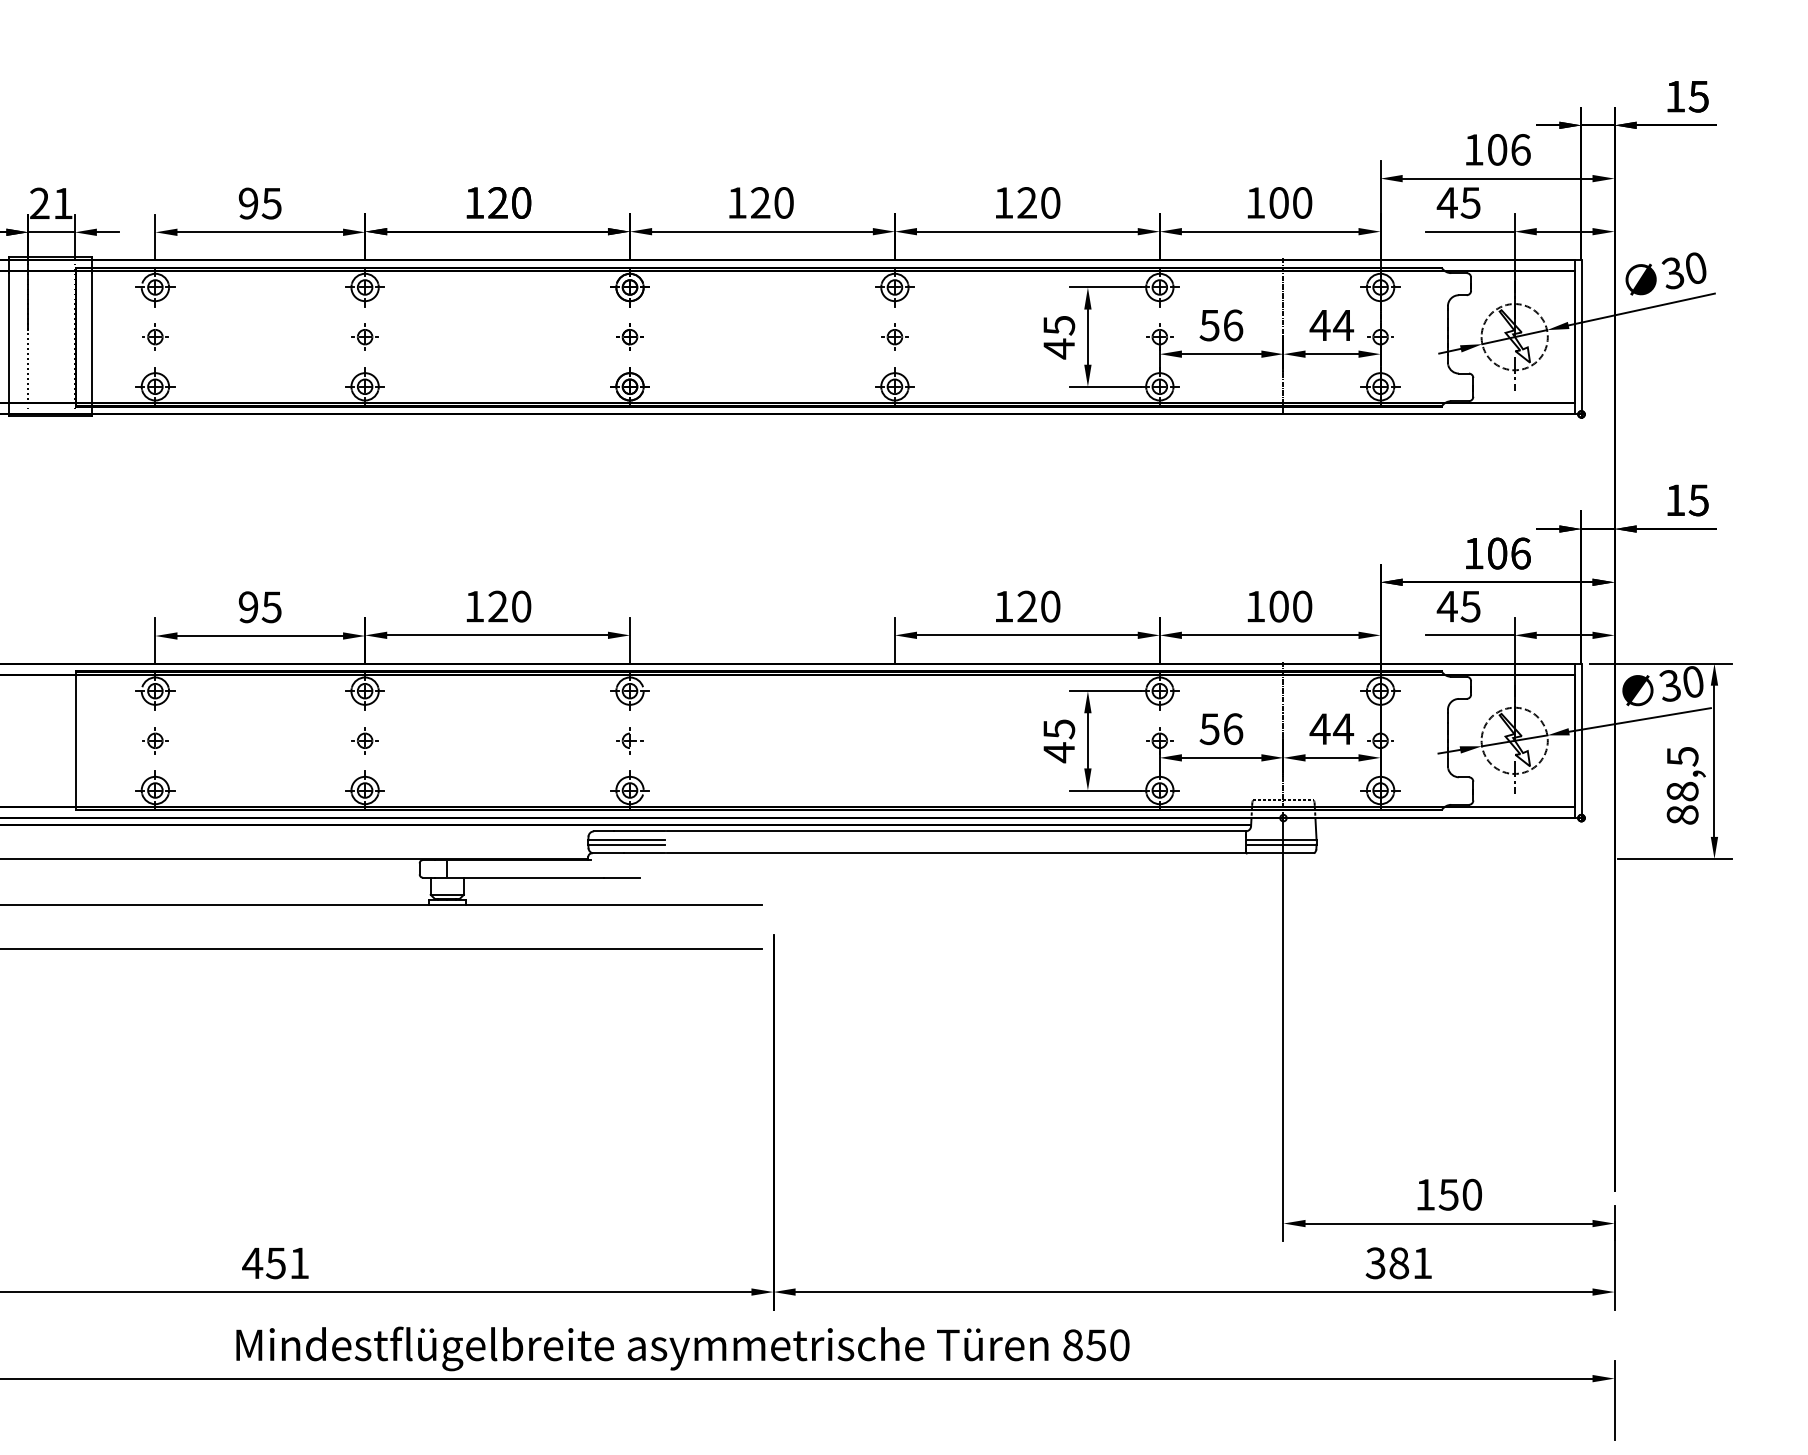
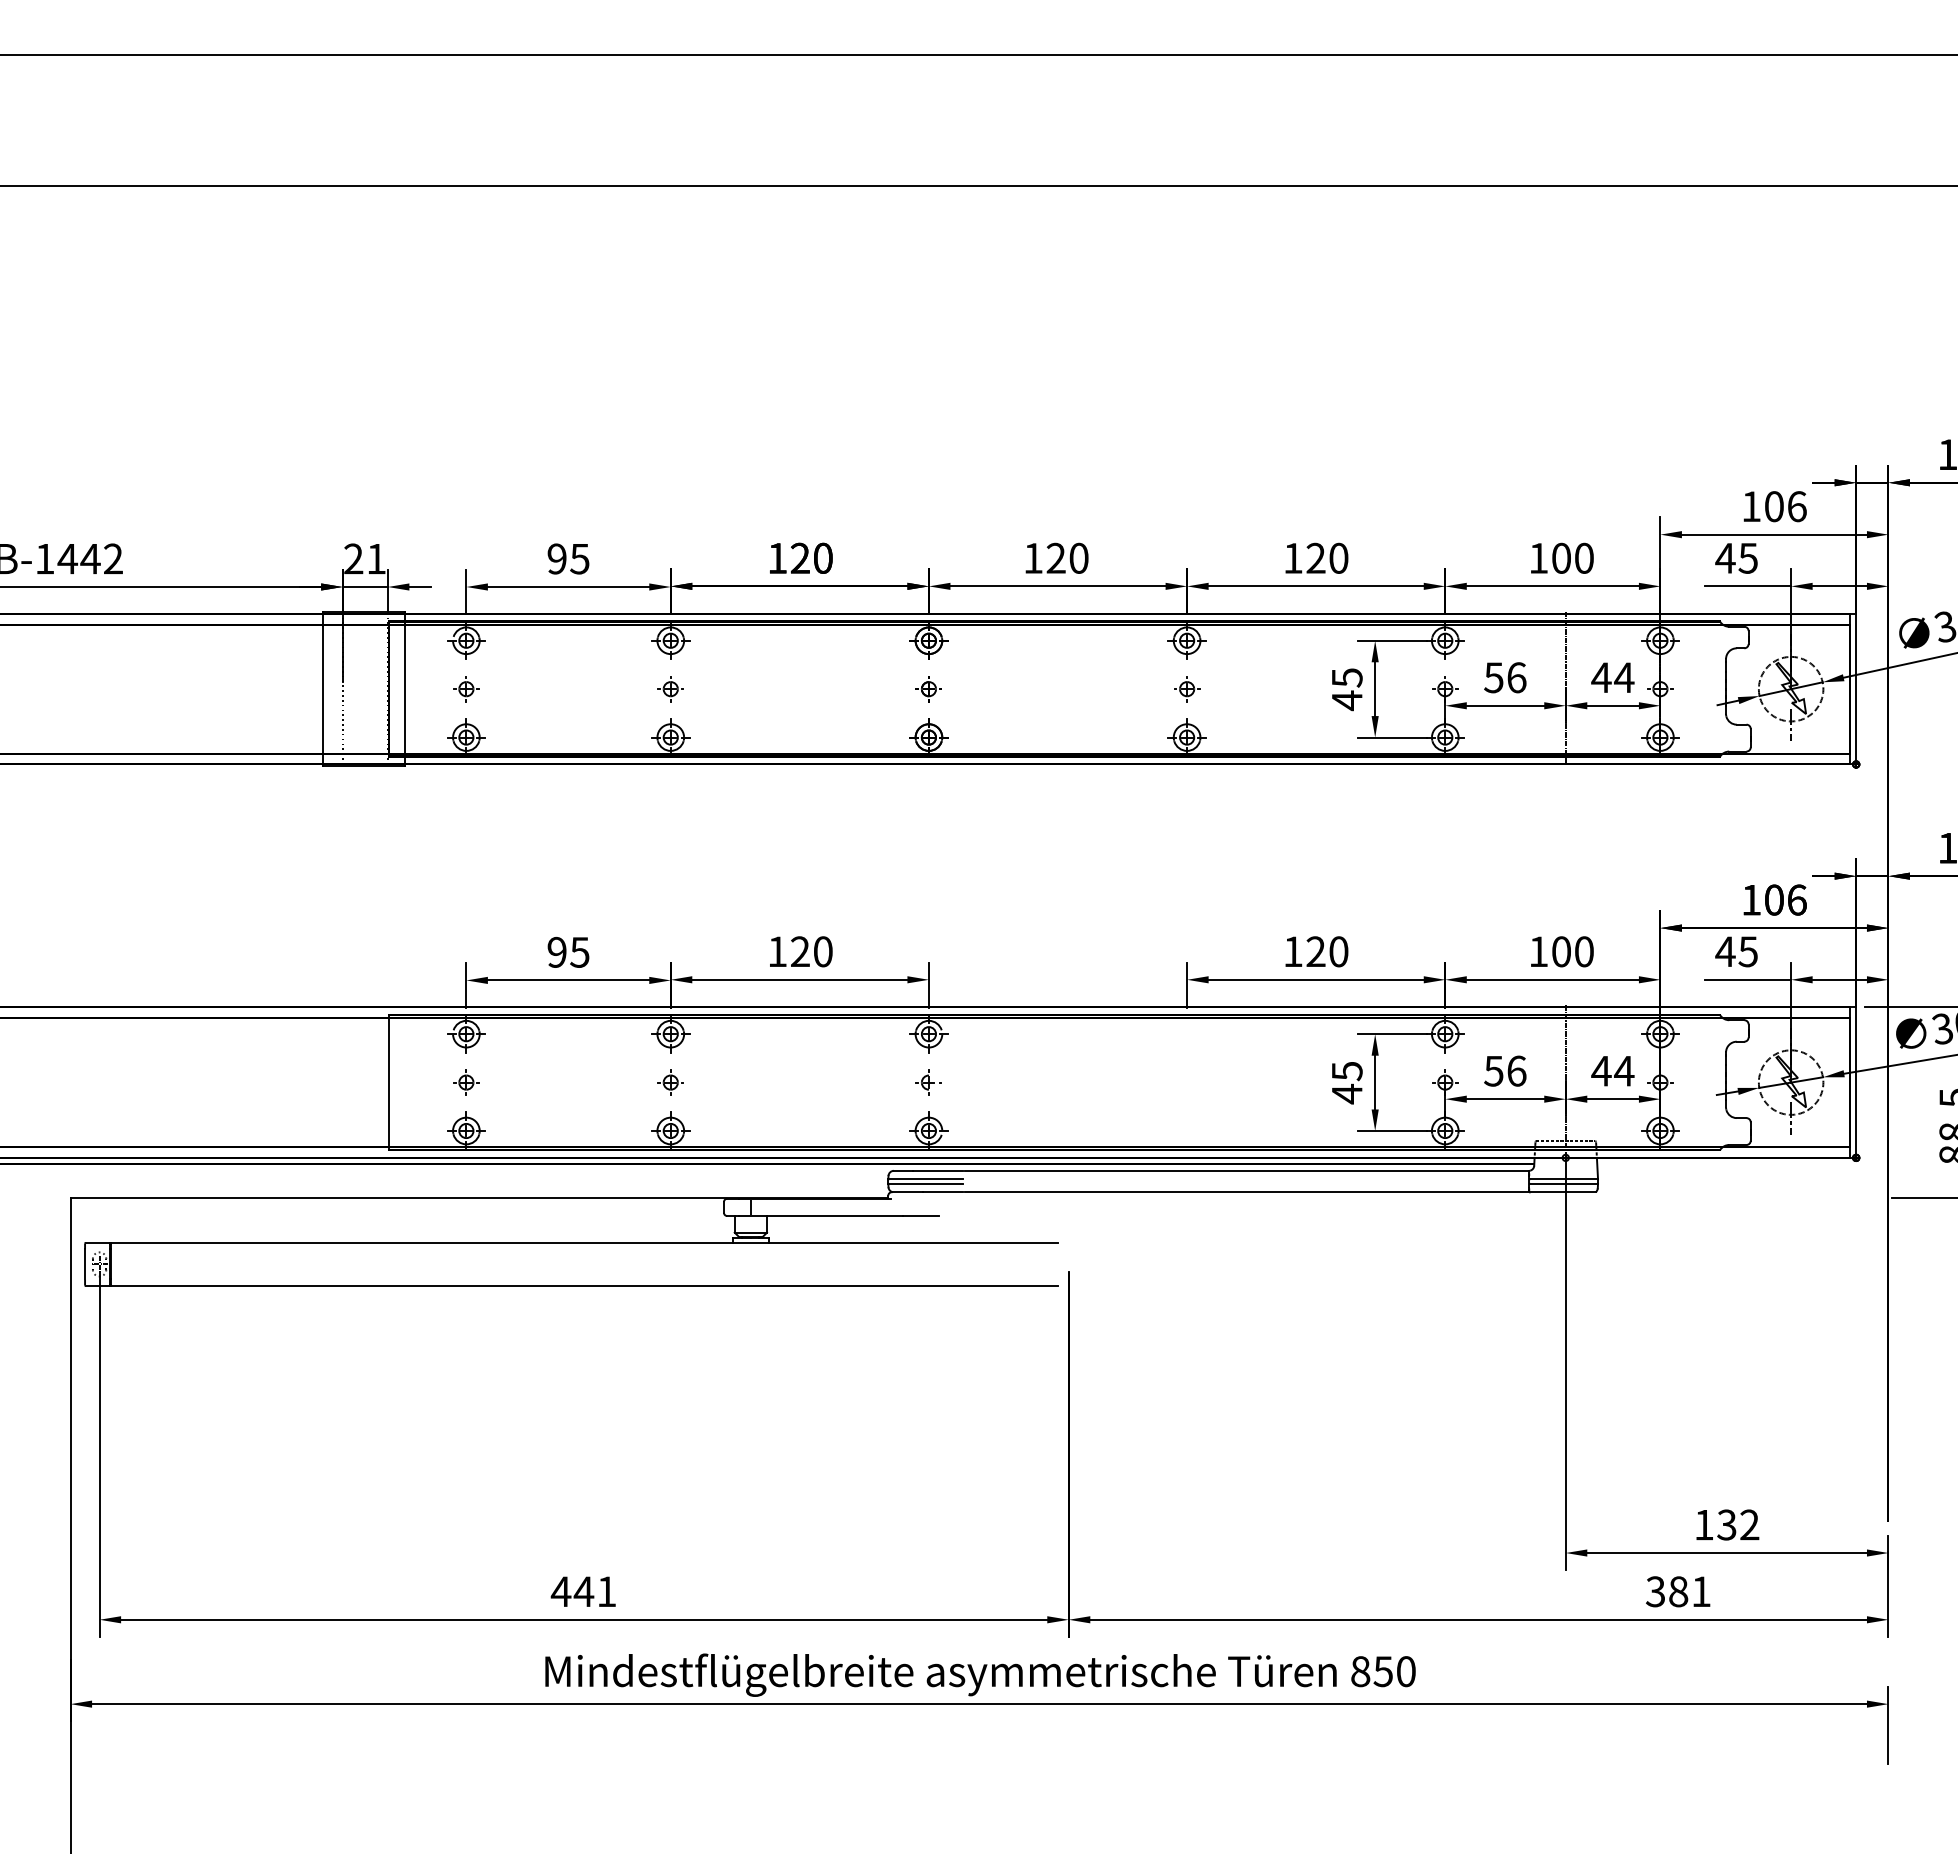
text: (1460, 1194) -> (1738, 1524), 150 -> 132
text: (275, 1263) -> (583, 1591), 451 -> 441

